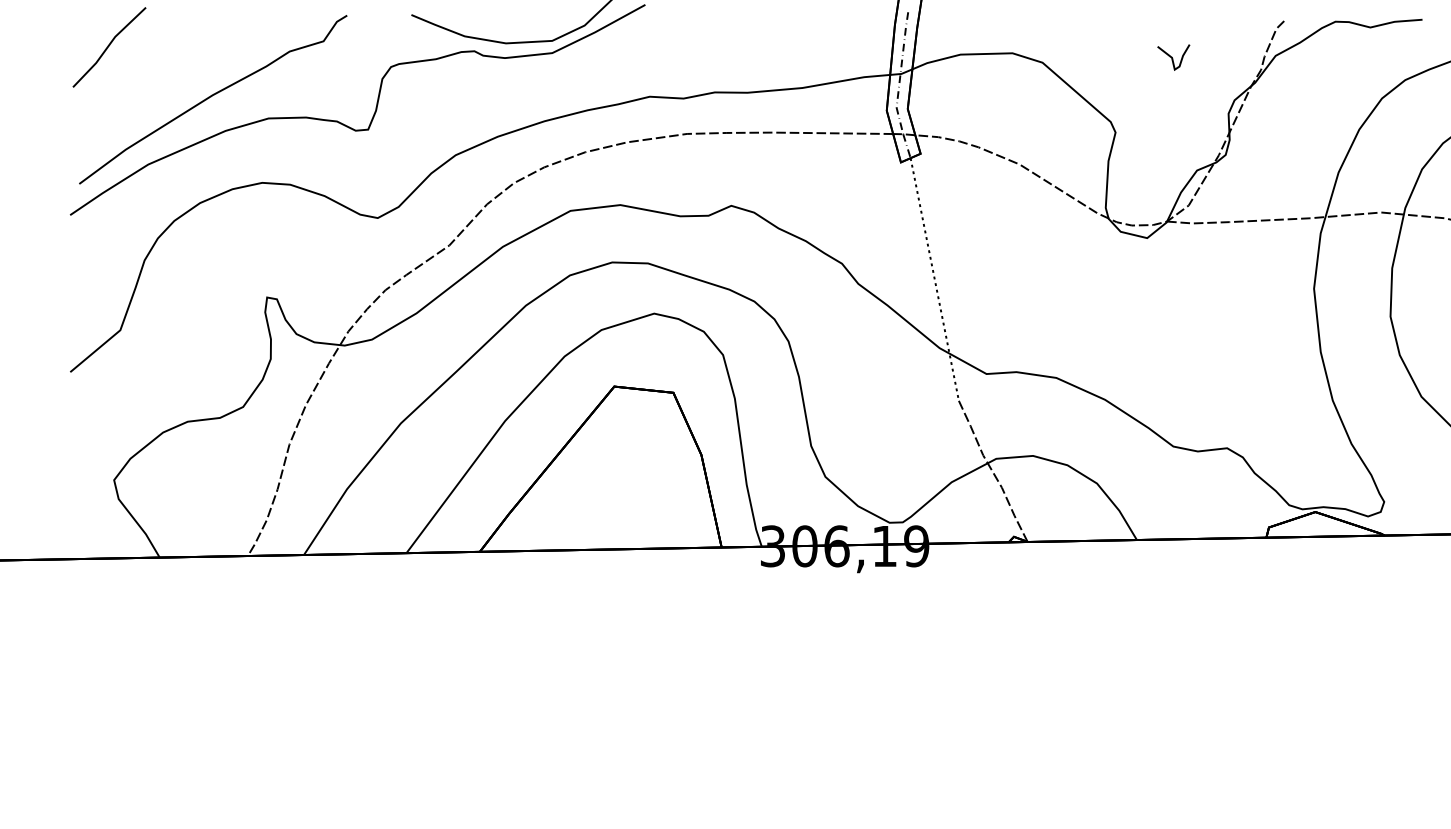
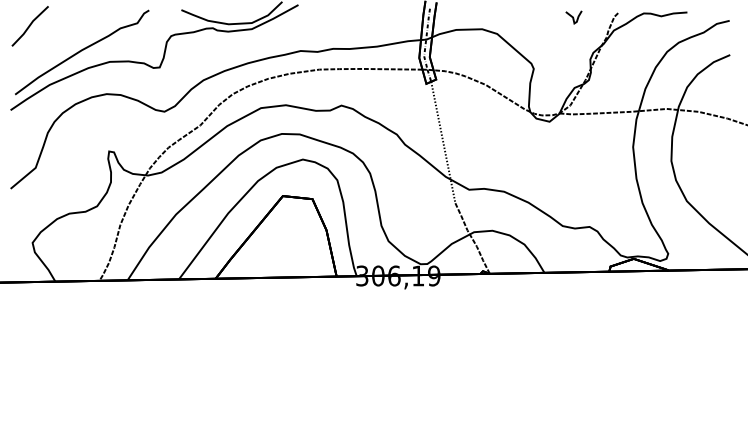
curve: (1172, 57) -> (573, 17), moved

